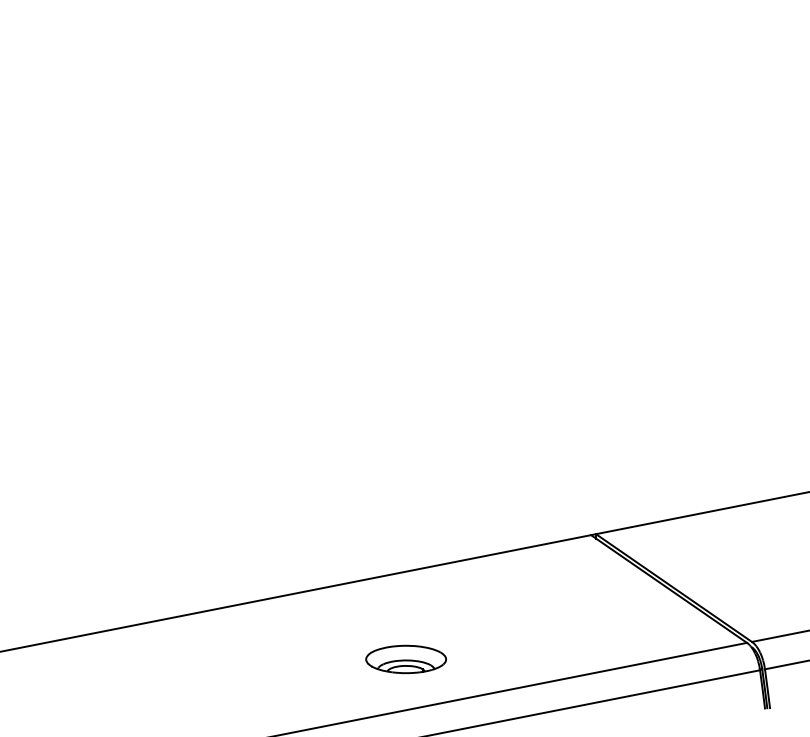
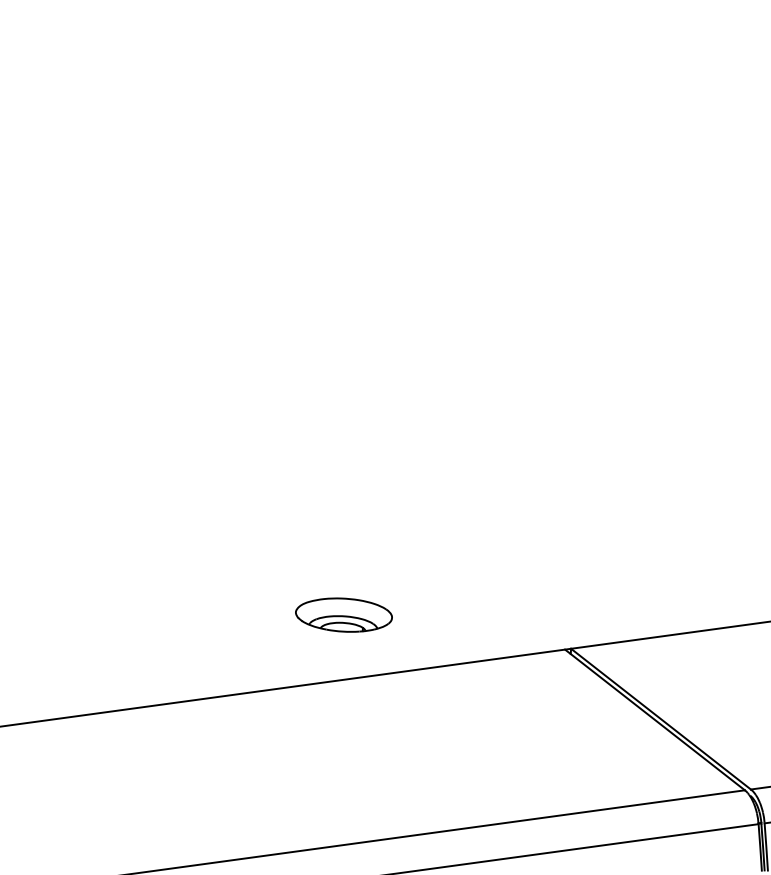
part: (405, 658) -> (343, 613), moved

